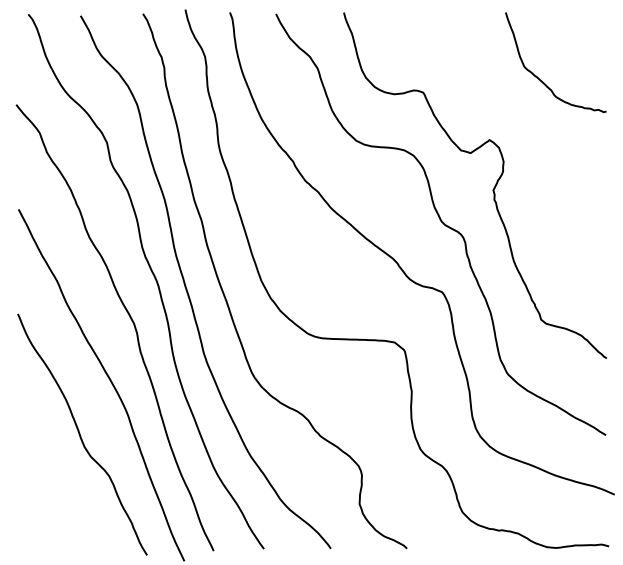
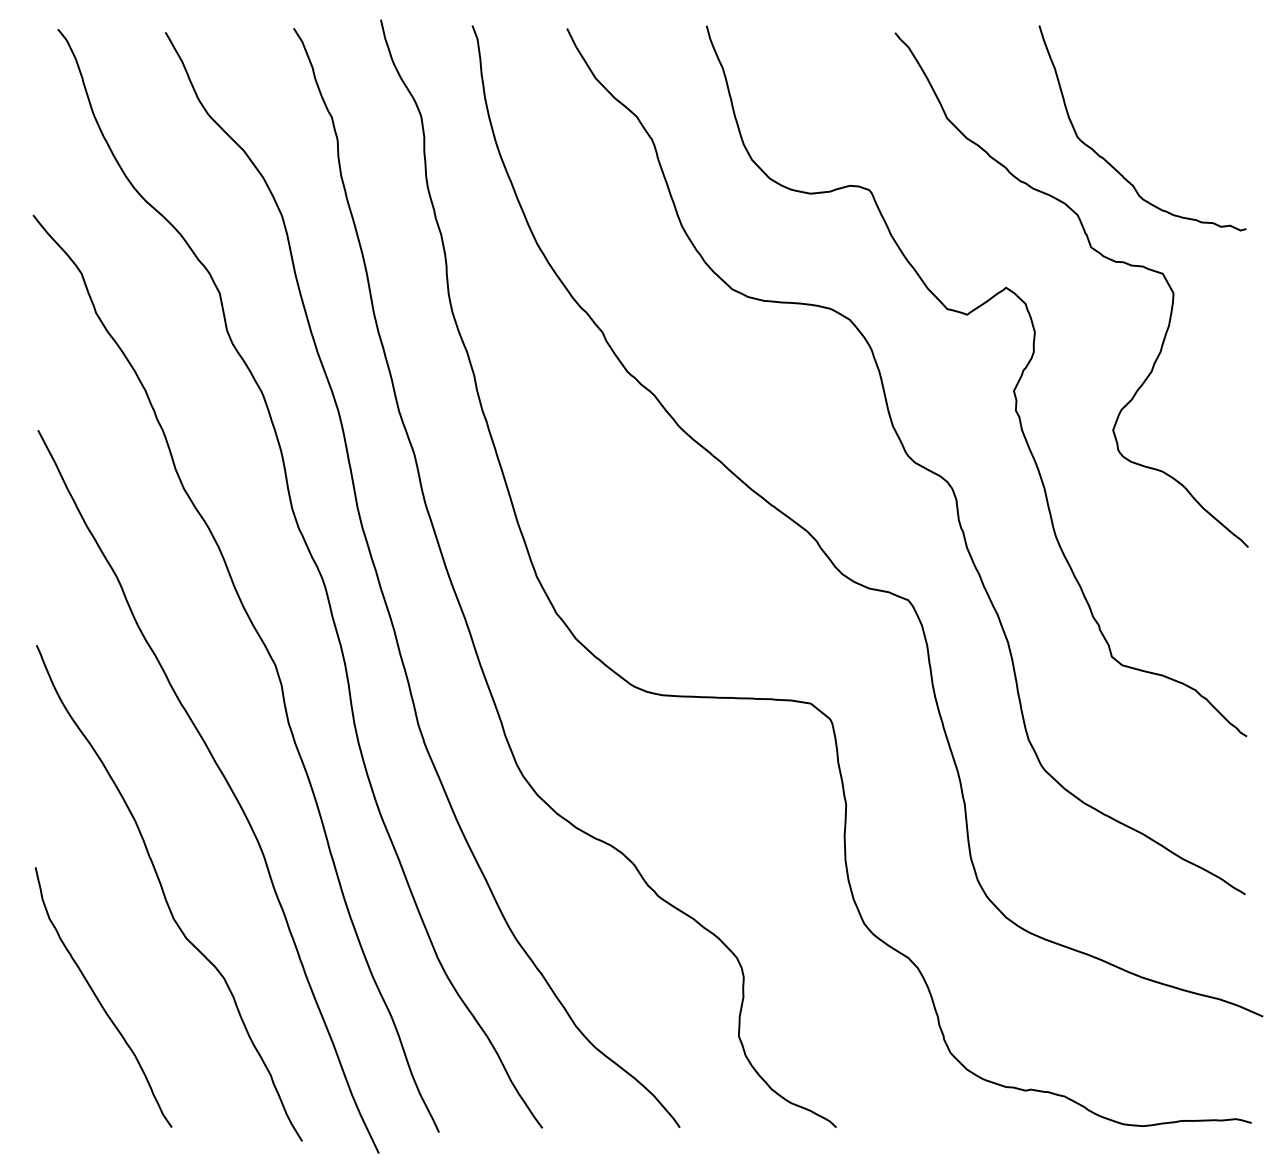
curve: (533, 123) -> (1096, 253), added
curve: (48, 485) -> (99, 997), added

